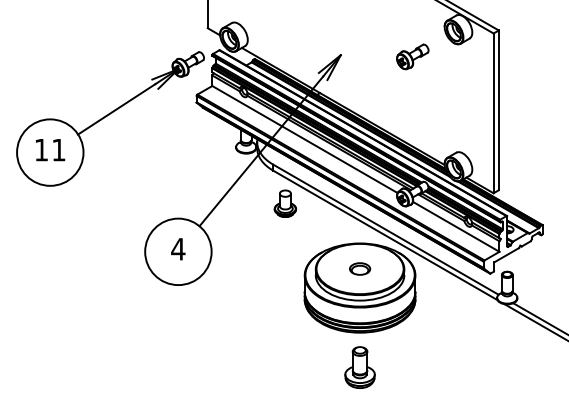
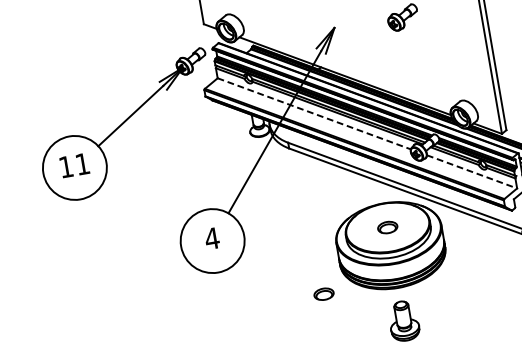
line: (304, 139) -> (313, 113), solid -> dashed
part: (285, 203) -> (306, 177), removed
line: (456, 226) -> (472, 171), solid -> dashed
part: (283, 325) -> (324, 293), added

